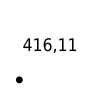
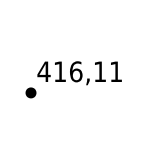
part: (19, 79) -> (31, 92), moved

